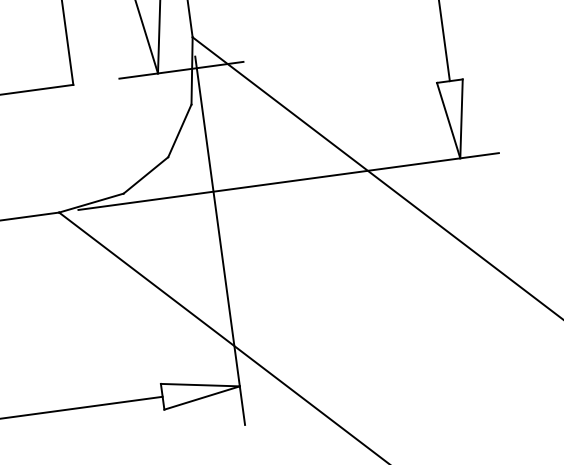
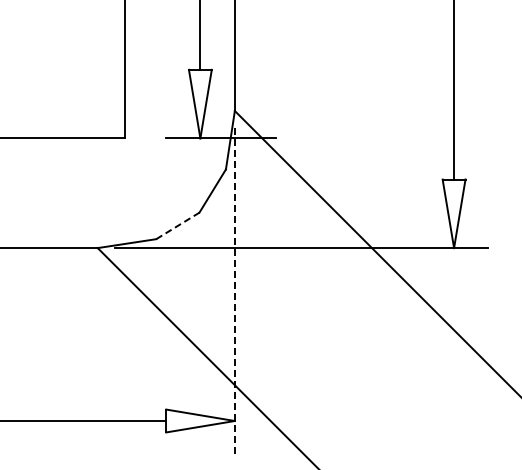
line: (146, 174) -> (178, 225), solid -> dashed
line: (219, 240) -> (234, 291), solid -> dashed

